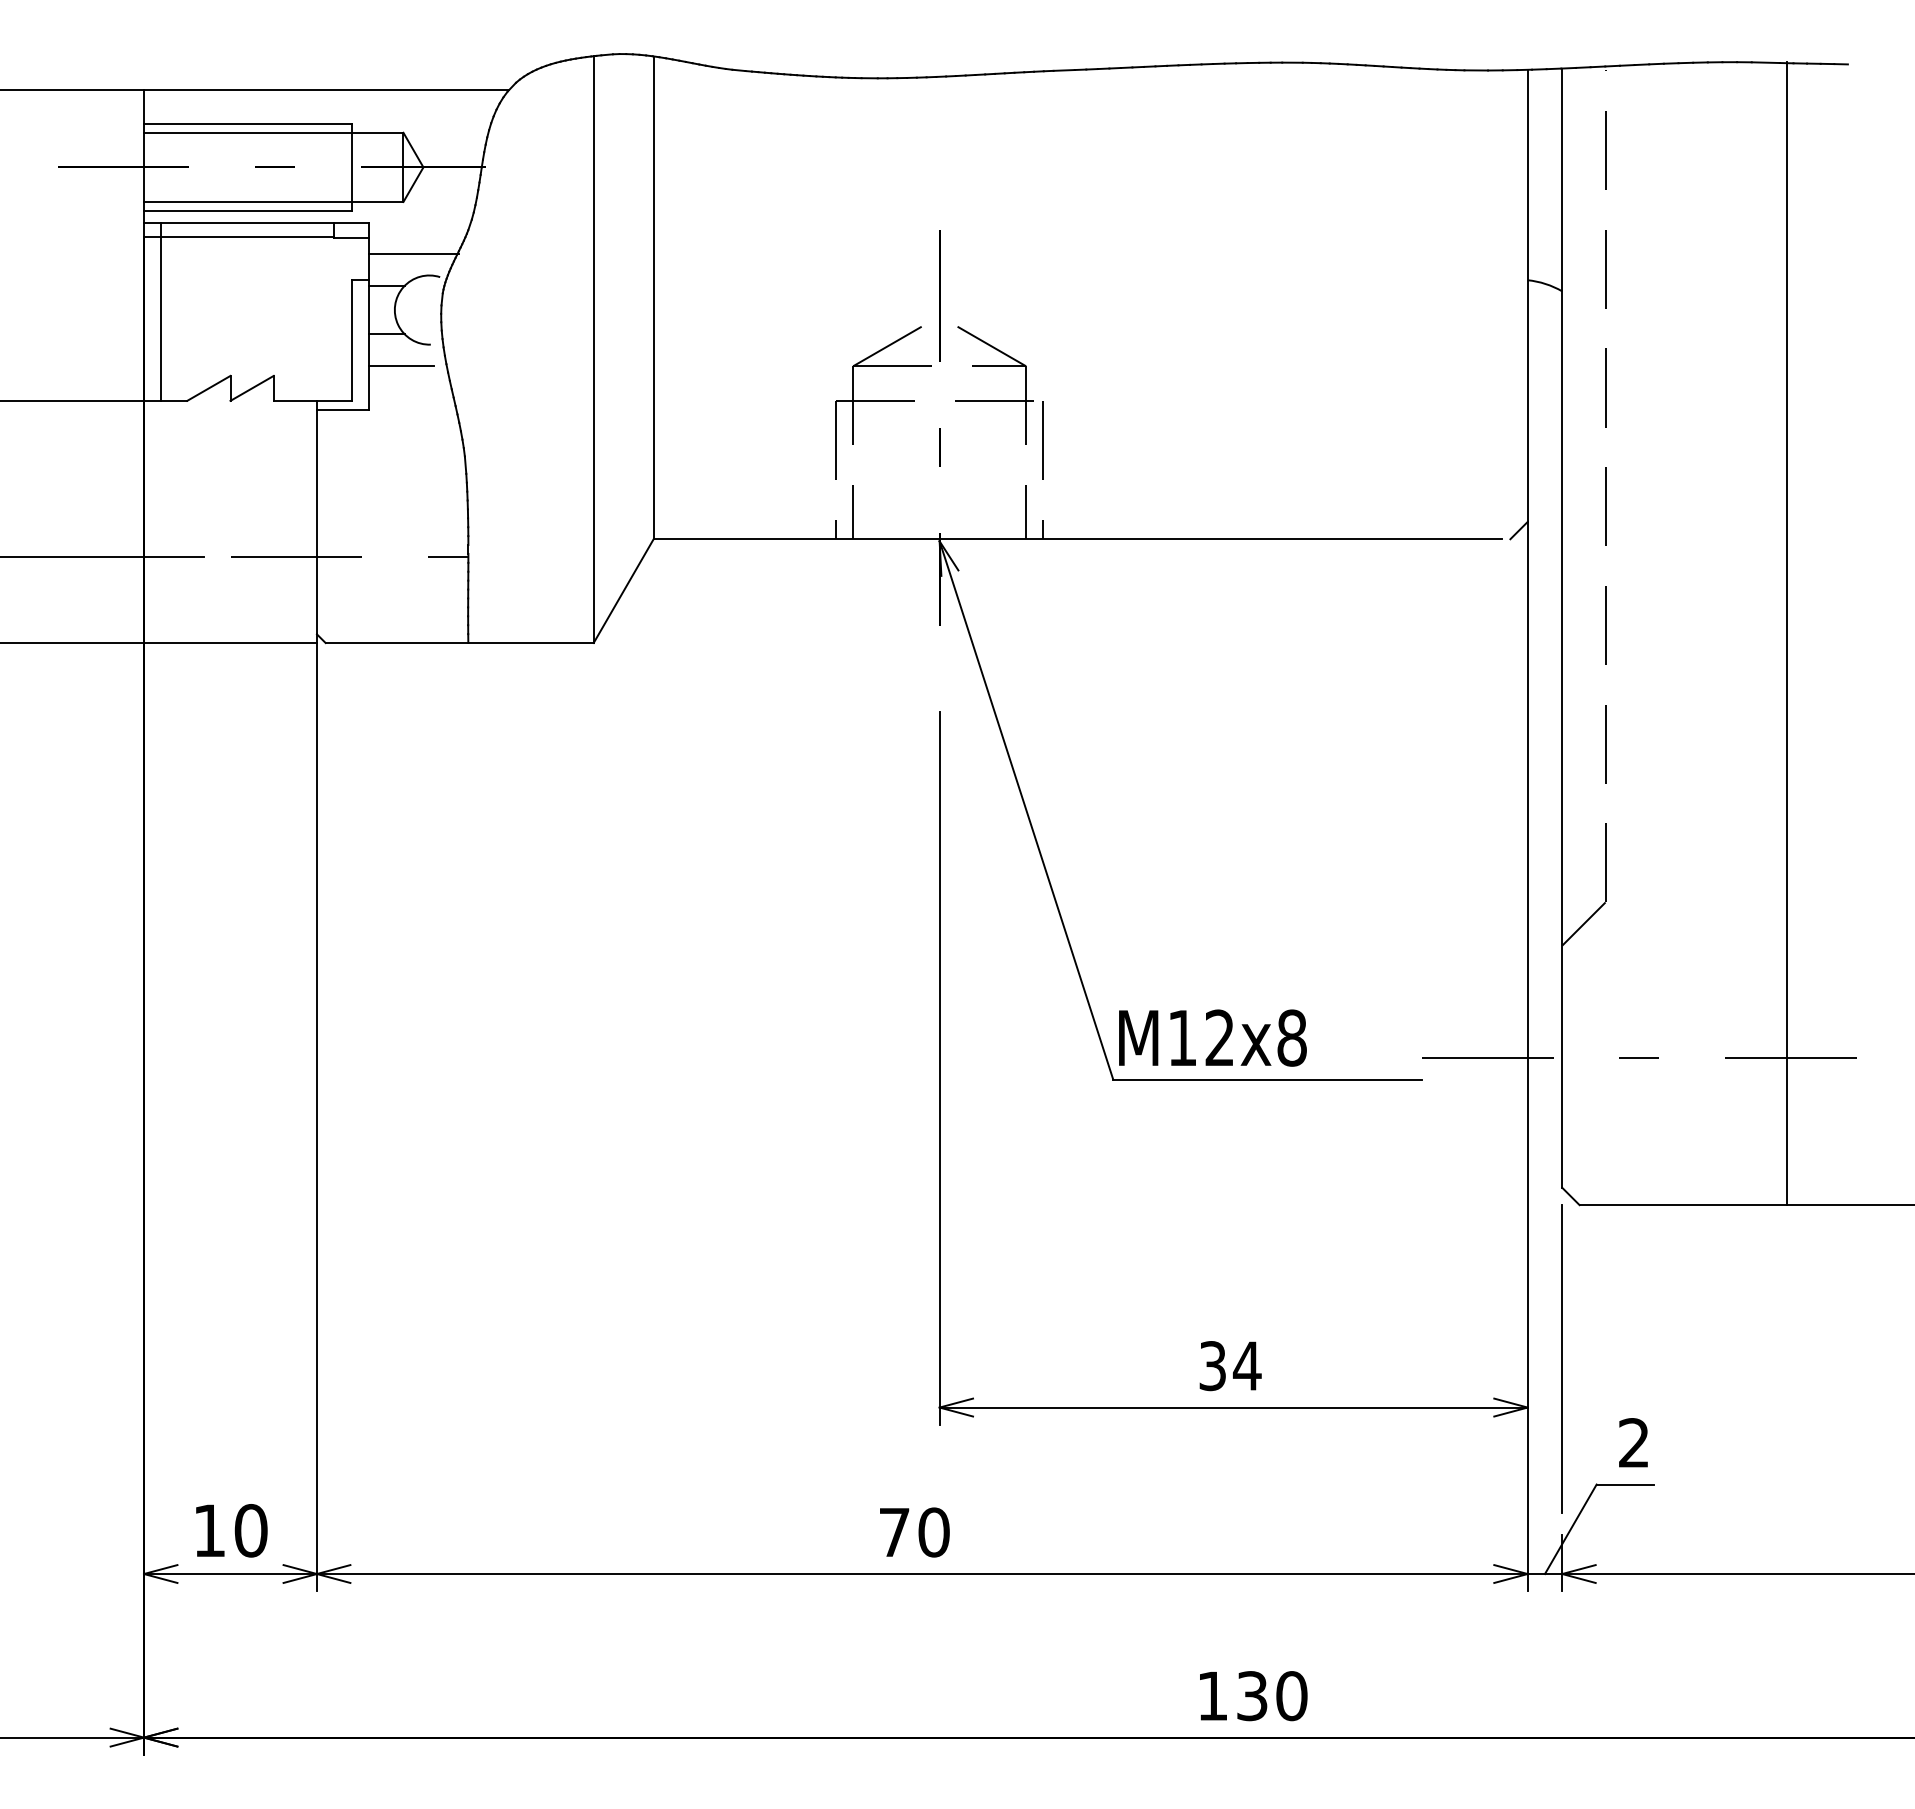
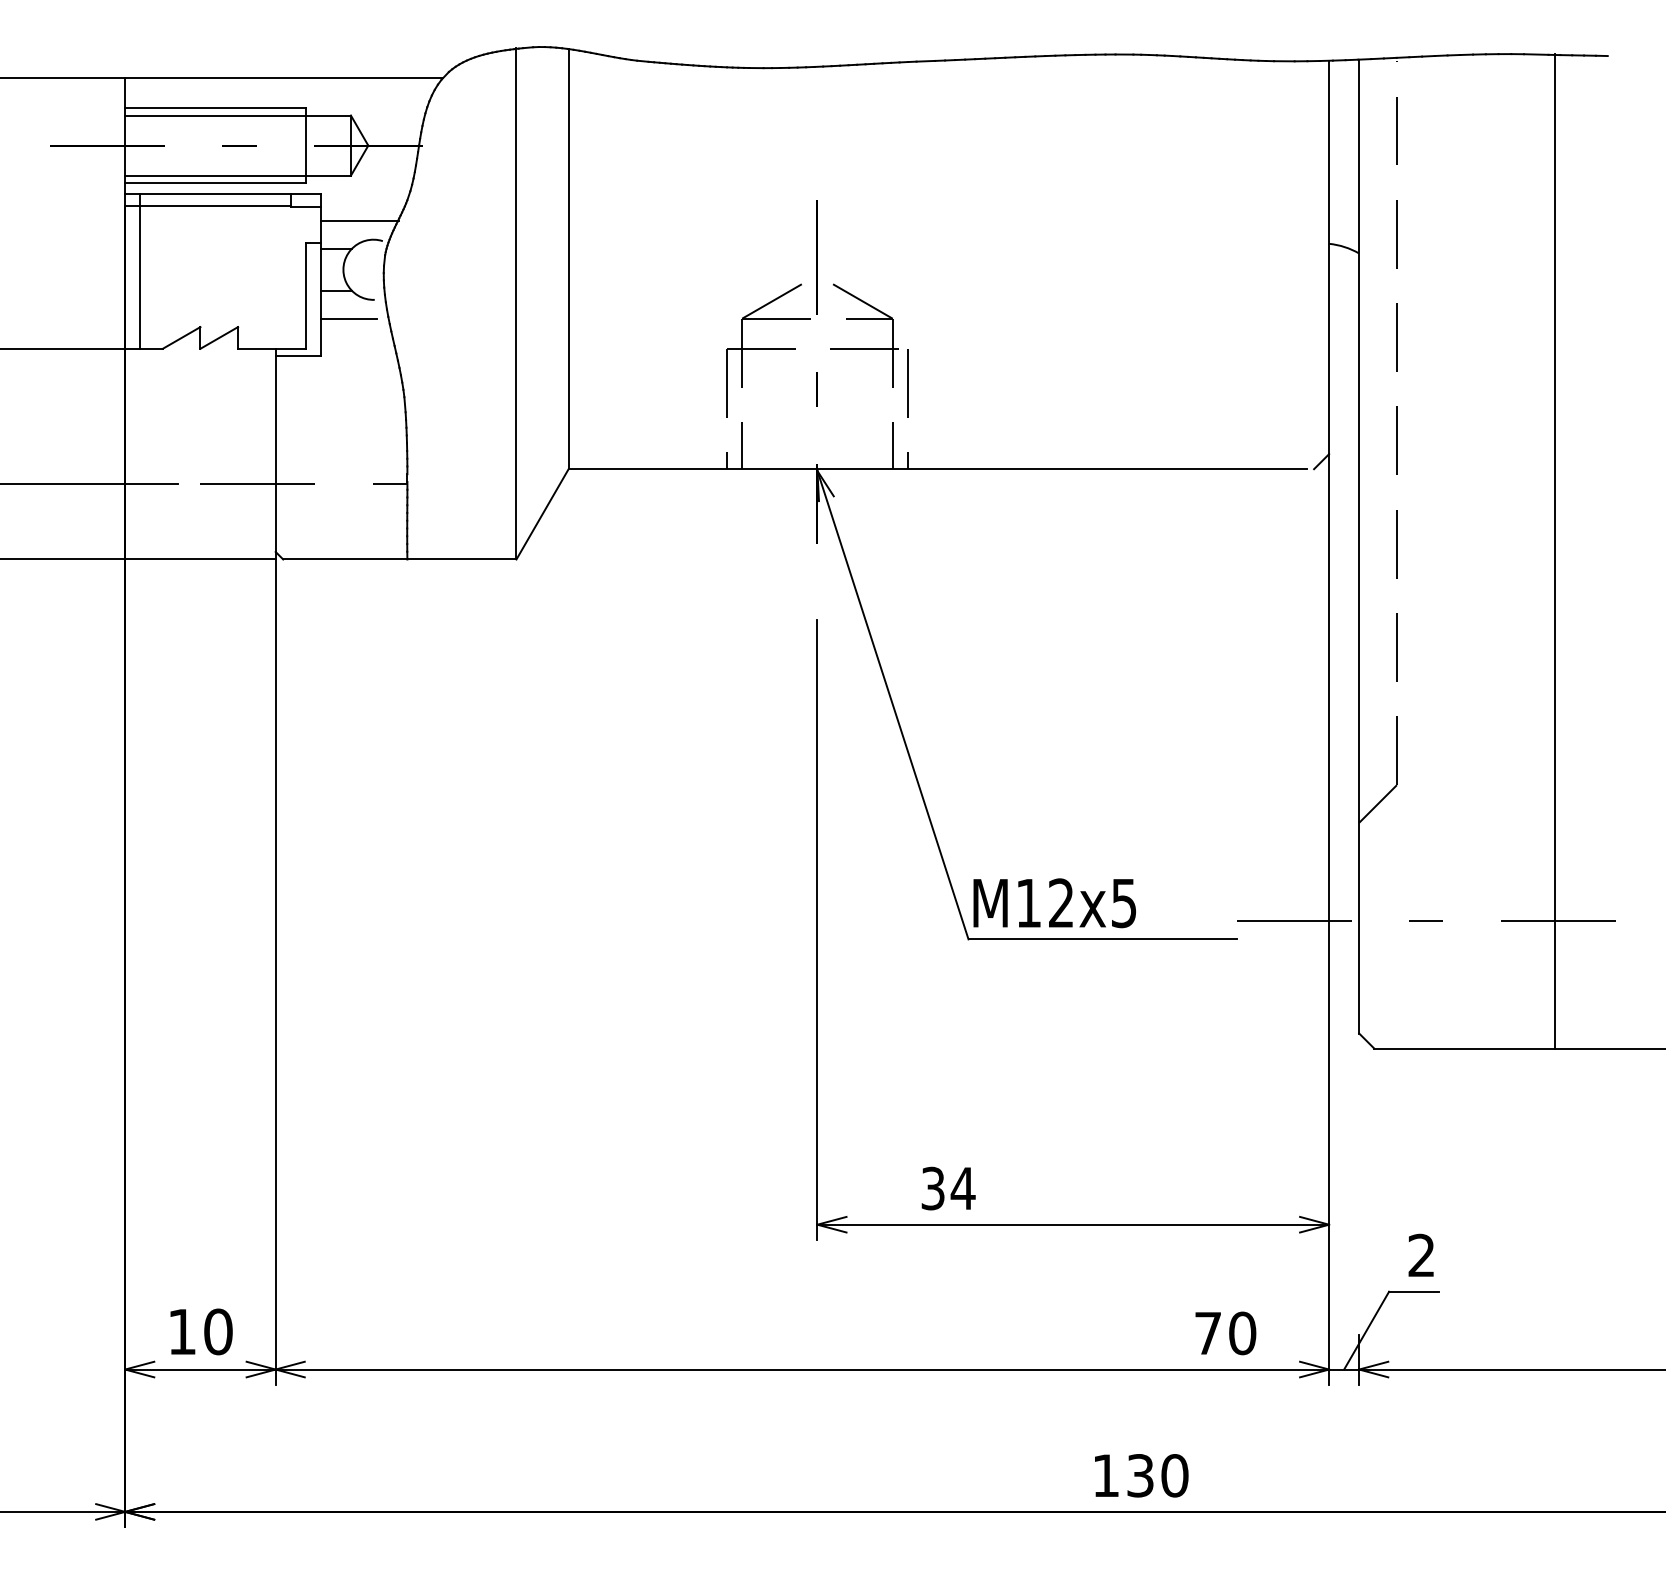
text: (1291, 1038) -> (1123, 903), M12x8 -> M12x5
line: (1561, 1359) -> (1358, 1182), removed
text: (1230, 1365) -> (948, 1188), moved
text: (914, 1532) -> (1225, 1333), moved
text: (1253, 1695) -> (1141, 1475), moved

